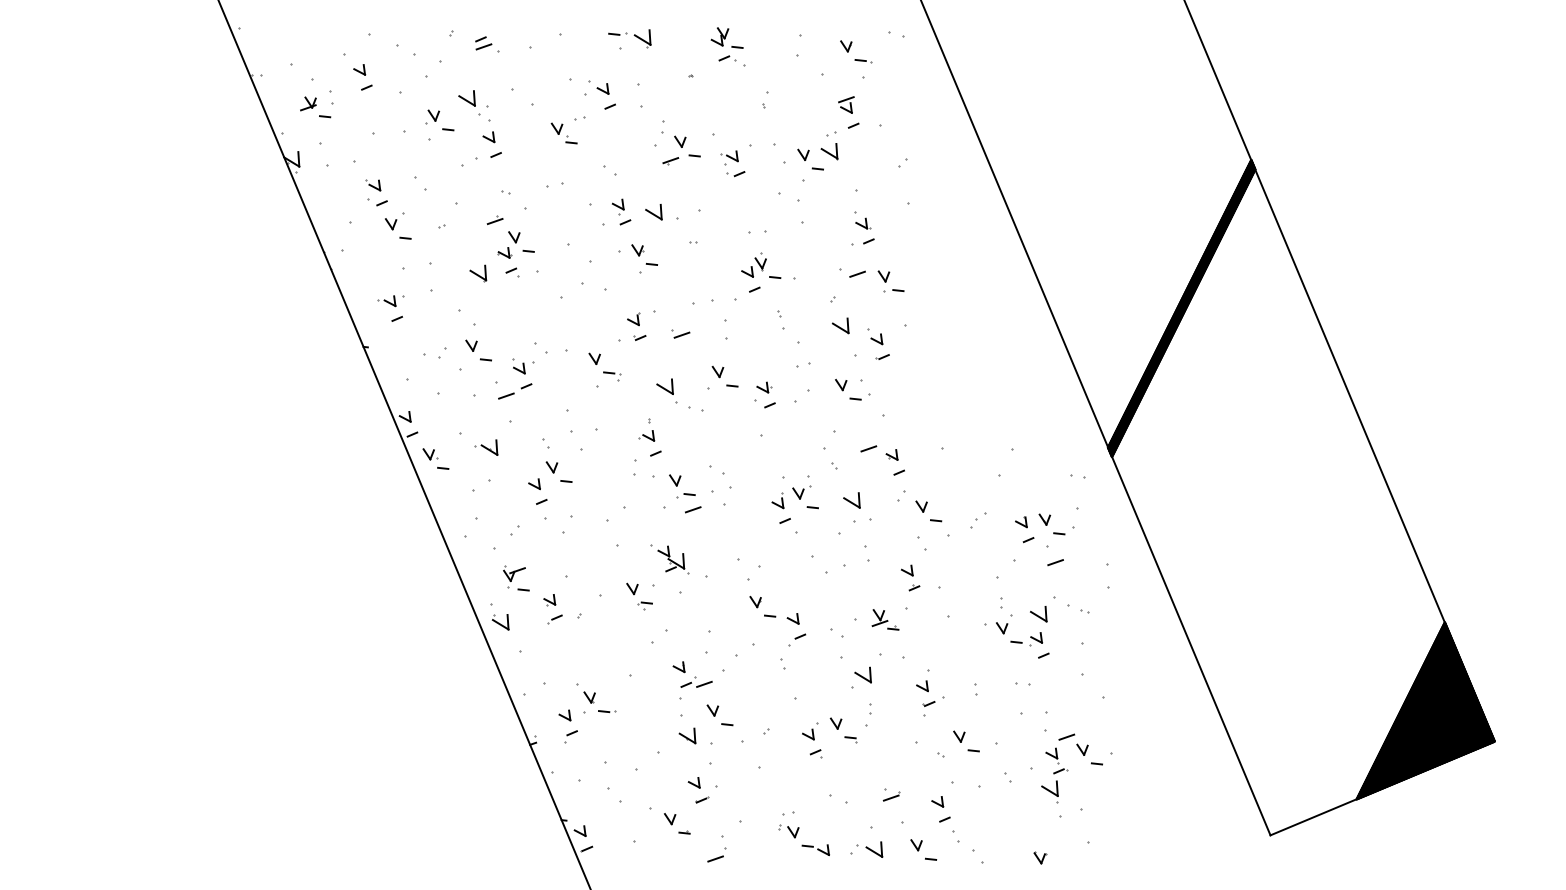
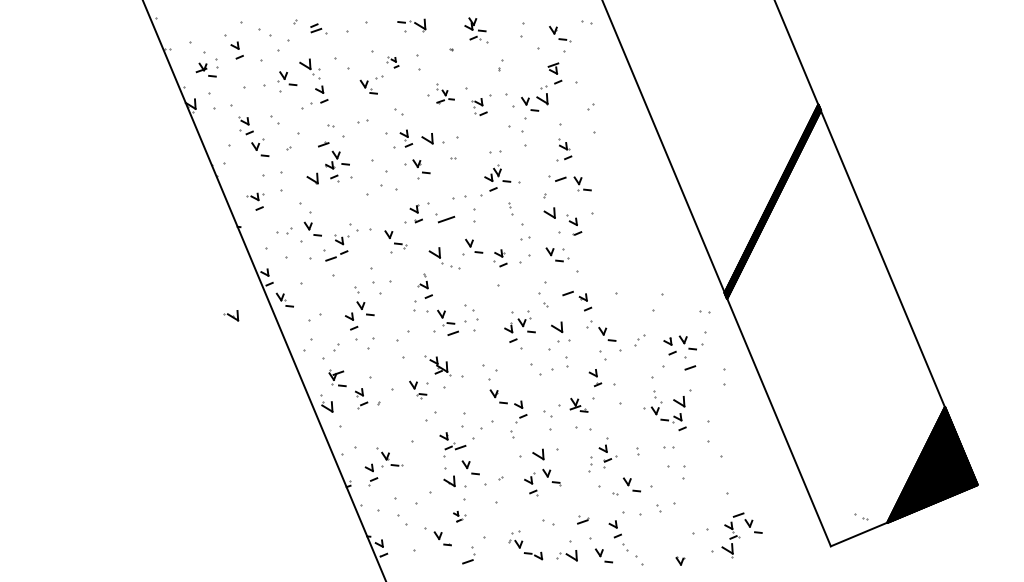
part: (600, 95) -> (392, 62), size x0.6
part: (681, 143) -> (445, 93), size x0.7
part: (679, 334) -> (444, 218), size x1.6
part: (487, 447) -> (231, 315), moved
part: (1078, 607) -> (861, 516), moved
part: (863, 675) -> (538, 454), moved
part: (869, 714) -> (590, 464), moved
part: (1071, 768) -> (741, 535), moved
part: (702, 789) -> (459, 516), size x0.6

